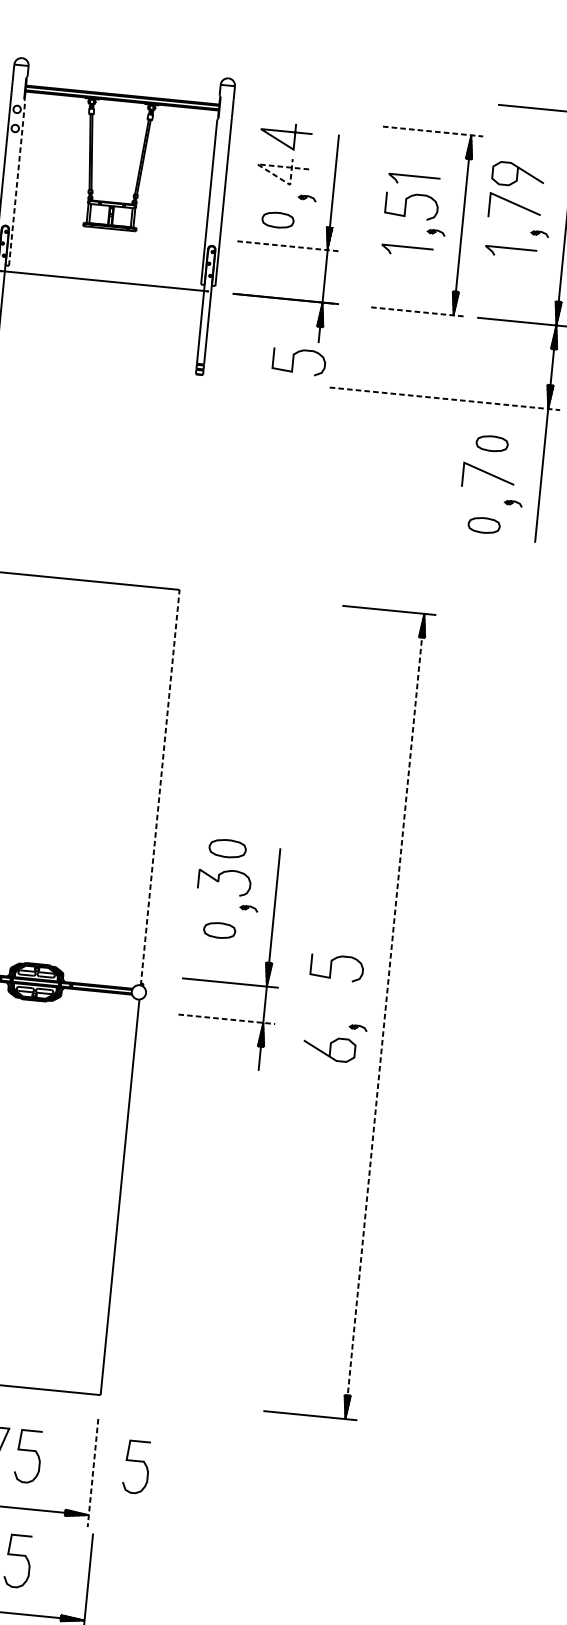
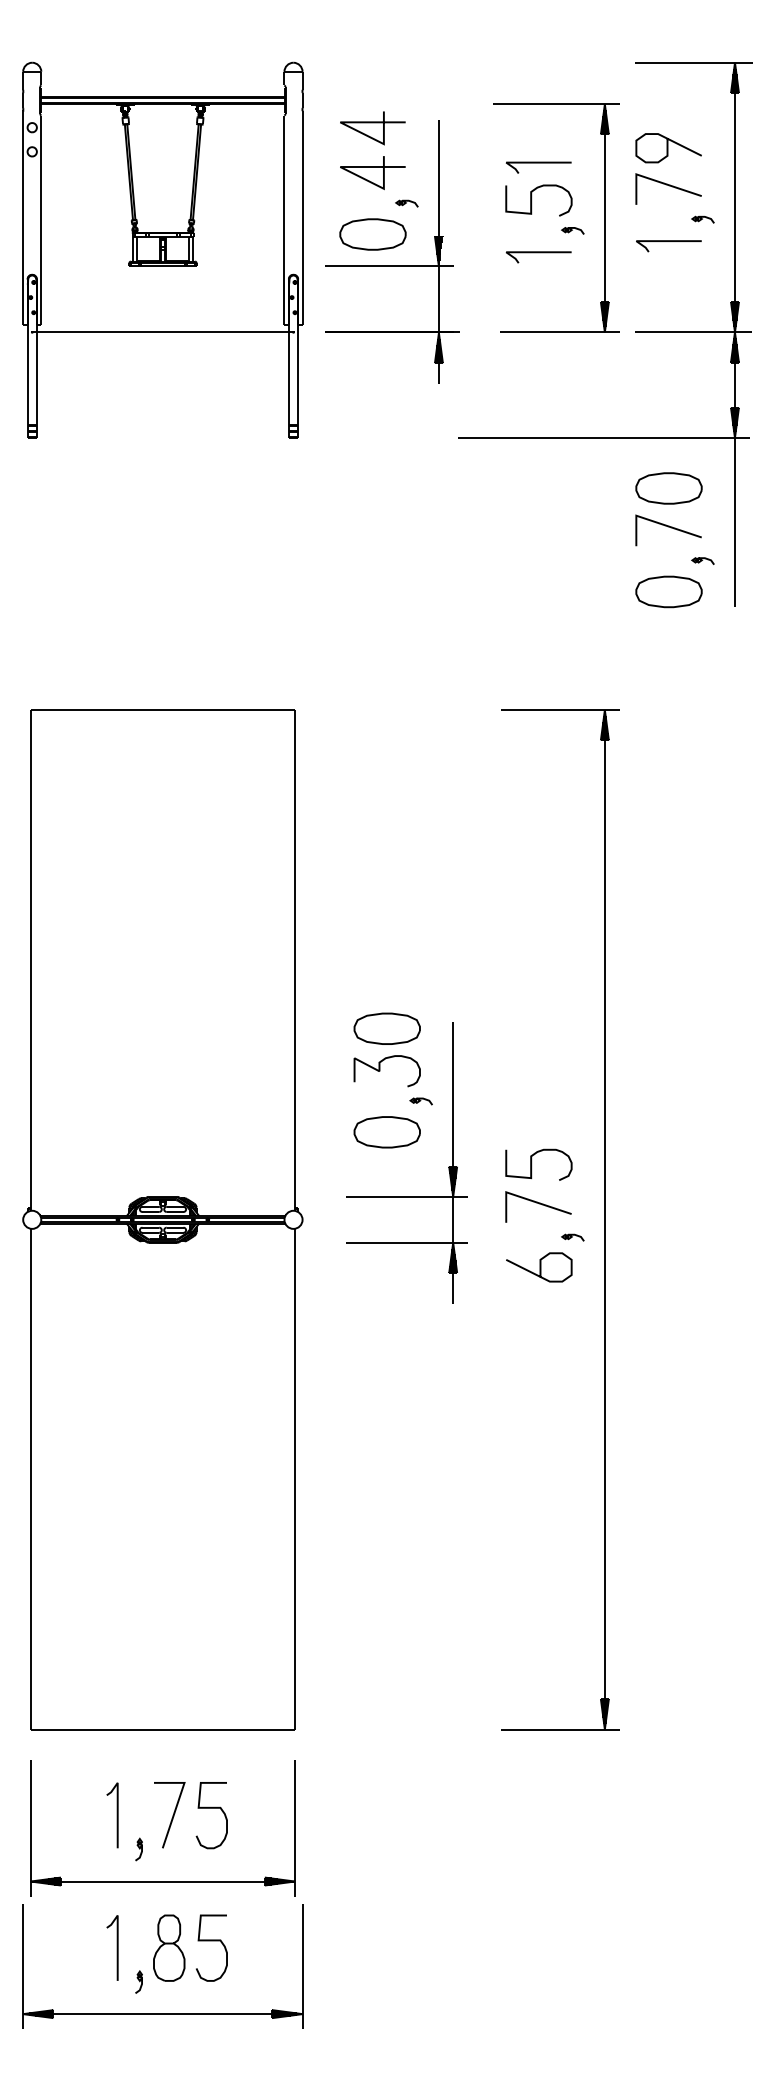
line: (433, 131) -> (556, 104), dashed -> solid
line: (262, 167) -> (347, 170), dashed -> solid
line: (17, 183) -> (41, 220), dashed -> solid
part: (277, 220) -> (372, 234), size x1.67
line: (288, 245) -> (389, 265), dashed -> solid
line: (418, 312) -> (560, 332), dashed -> solid
curve: (294, 361) -> (410, 409), removed
line: (445, 398) -> (604, 437), dashed -> solid
part: (491, 443) -> (668, 488), size x1.67
part: (483, 525) -> (668, 591), size x1.67
line: (160, 787) -> (295, 960), dashed -> solid
part: (227, 848) -> (386, 1028), size x1.43
part: (219, 930) -> (386, 1132), size x1.67
line: (334, 999) -> (539, 1204), added
line: (384, 1016) -> (604, 1219), dashed -> solid
line: (227, 1019) -> (407, 1242), dashed -> solid
curve: (136, 1461) -> (348, 1808), removed
line: (93, 1473) -> (295, 1828), dashed -> solid

